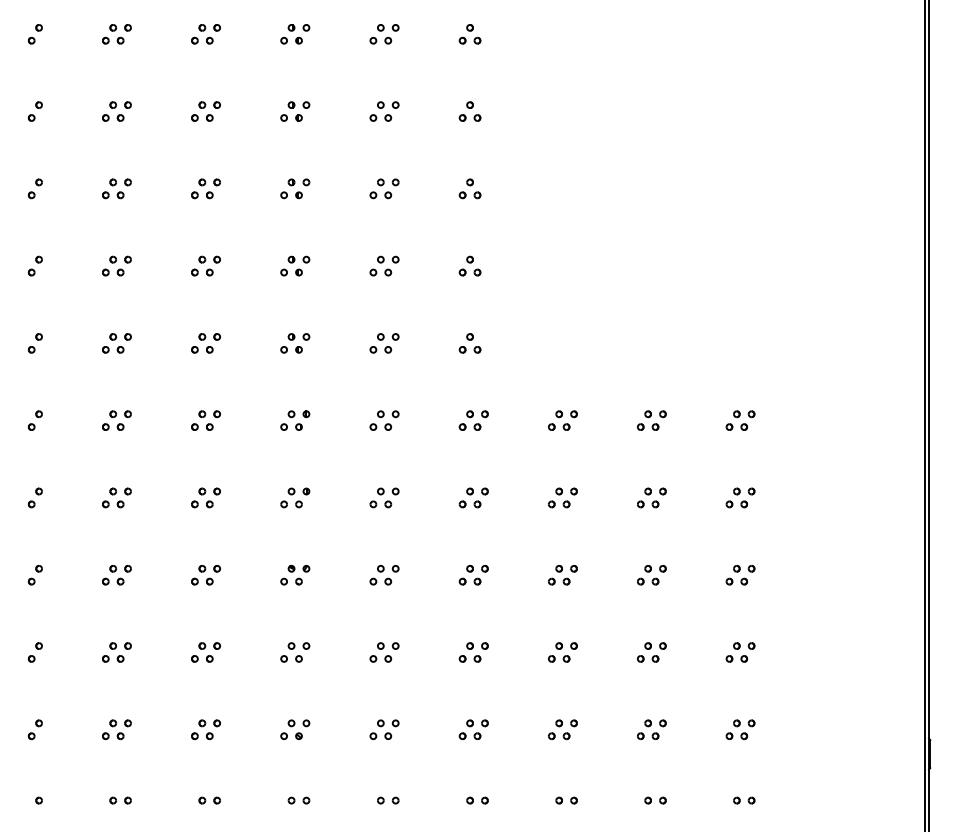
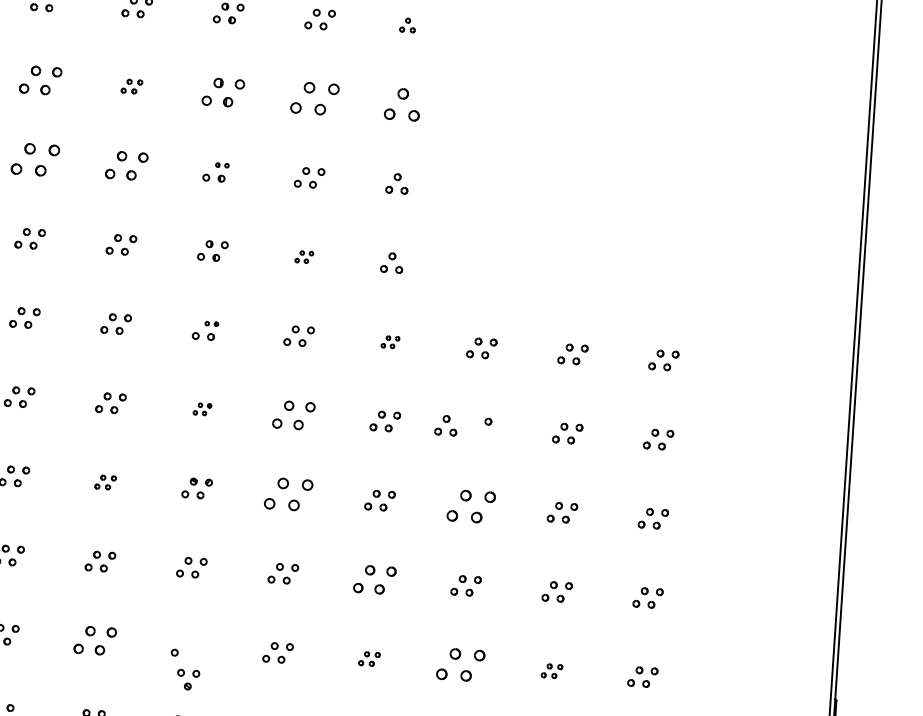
part: (469, 111) -> (407, 25), size x0.7
part: (116, 188) -> (40, 80), size x1.4
part: (205, 188) -> (131, 86), size x0.7
part: (295, 188) -> (223, 92), size x1.4
part: (384, 188) -> (314, 98), size x1.6
part: (469, 188) -> (401, 104), size x1.6
part: (298, 259) -> (221, 165), size x0.6
part: (116, 265) -> (35, 159), size x1.6
part: (205, 265) -> (126, 165), size x1.4
part: (384, 343) -> (304, 257), size x0.6
part: (298, 414) -> (211, 324), size x0.6
part: (473, 420) -> (390, 342), size x0.6
part: (295, 497) -> (202, 408), size x0.6
part: (384, 497) -> (293, 414), size x1.4
part: (559, 497) -> (446, 425), moved
part: (205, 575) -> (105, 482), size x0.7
part: (384, 575) -> (288, 494), size x1.6
part: (562, 575) -> (470, 507), size x1.6
part: (473, 652) -> (374, 579), size x1.4
part: (205, 729) -> (94, 640), size x1.4
part: (298, 729) -> (187, 679), moved
part: (473, 729) -> (369, 658), size x0.7
part: (562, 729) -> (460, 664), size x1.6
part: (651, 729) -> (551, 670), size x0.7

